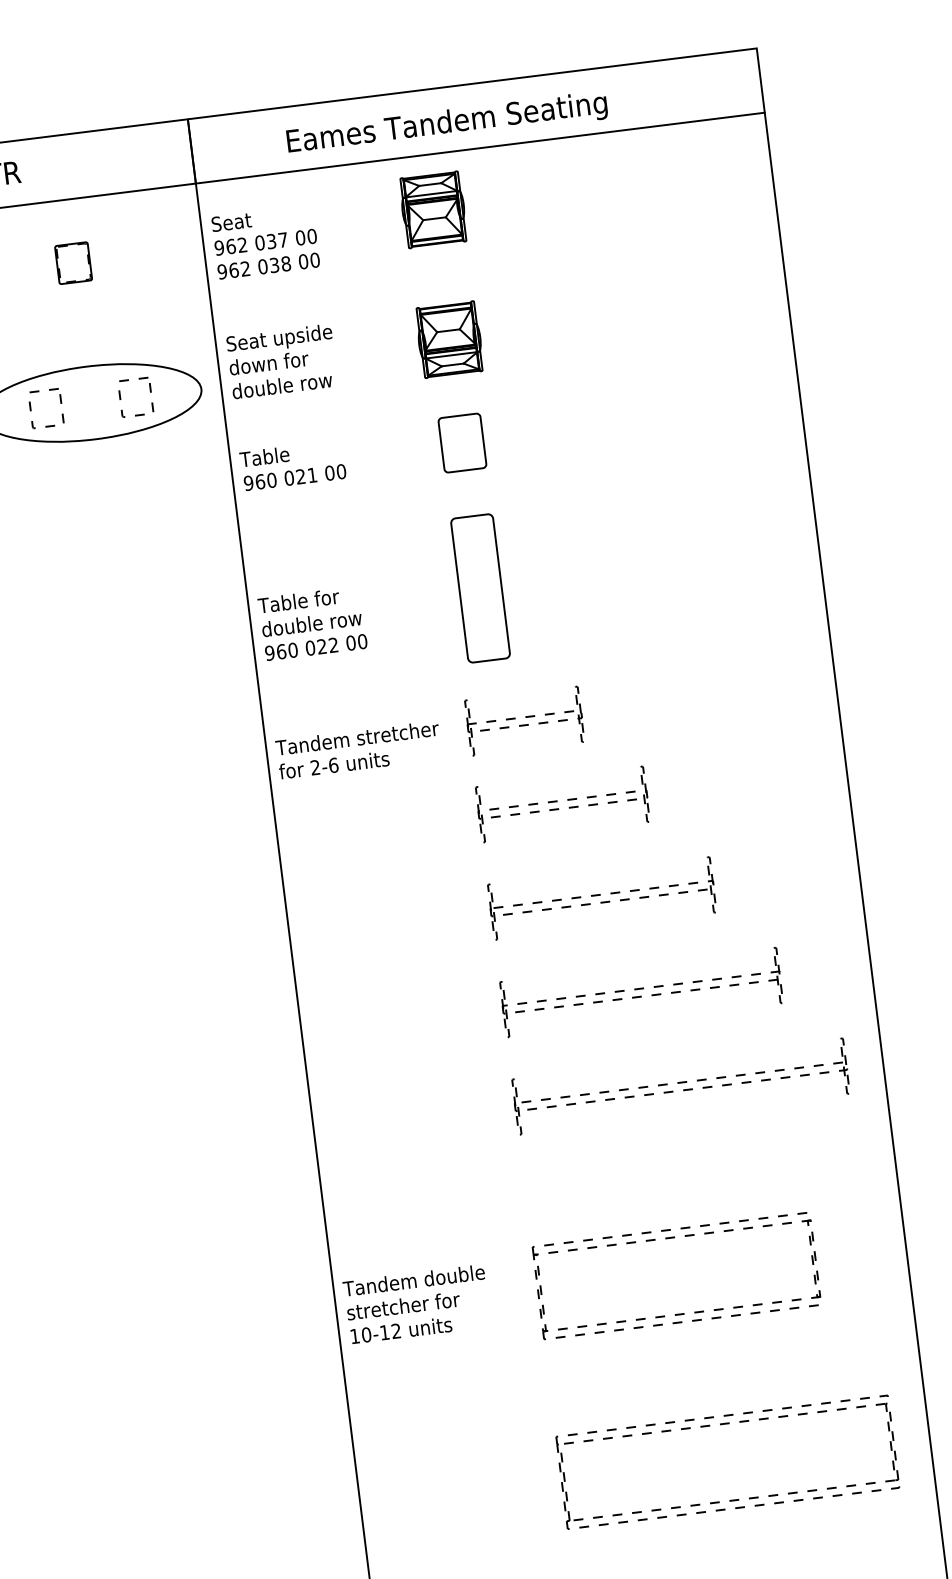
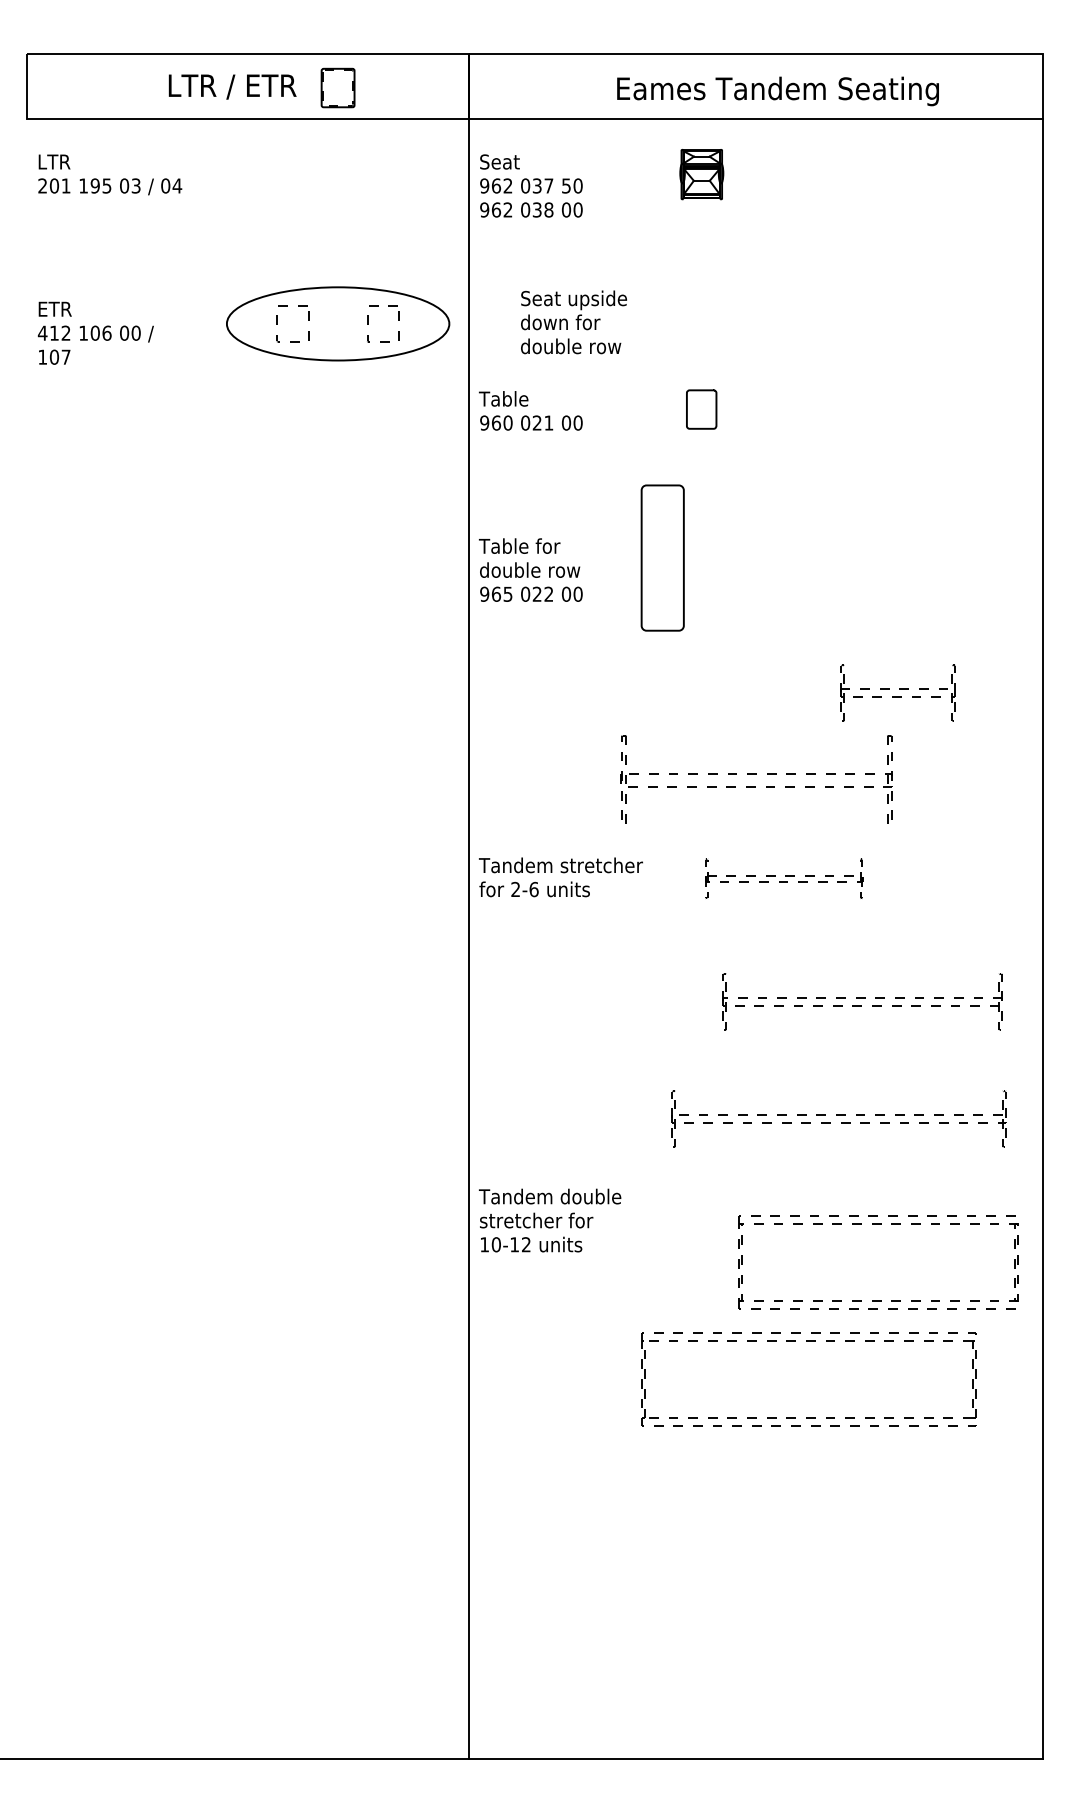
text: (446, 124) -> (777, 91), moved
part: (433, 209) -> (701, 174), size x0.7
text: (300, 237) -> (566, 185), 00 -> 50
part: (72, 262) -> (337, 87), moved
part: (449, 339) -> (701, 305), removed
text: (281, 361) -> (573, 322), moved
part: (462, 443) -> (701, 409), size x0.7
part: (480, 587) -> (662, 557), moved
text: (292, 649) -> (507, 593), 960 -> 965
part: (523, 720) -> (897, 692), moved
text: (358, 750) -> (560, 877), moved
part: (562, 804) -> (756, 780), size x1.6
part: (601, 898) -> (783, 878), size x0.7
part: (641, 992) -> (862, 1001), moved
part: (680, 1085) -> (838, 1118), moved
part: (672, 1238) -> (878, 1224), moved
text: (417, 1304) -> (550, 1220), moved
part: (722, 1424) -> (808, 1341), moved

